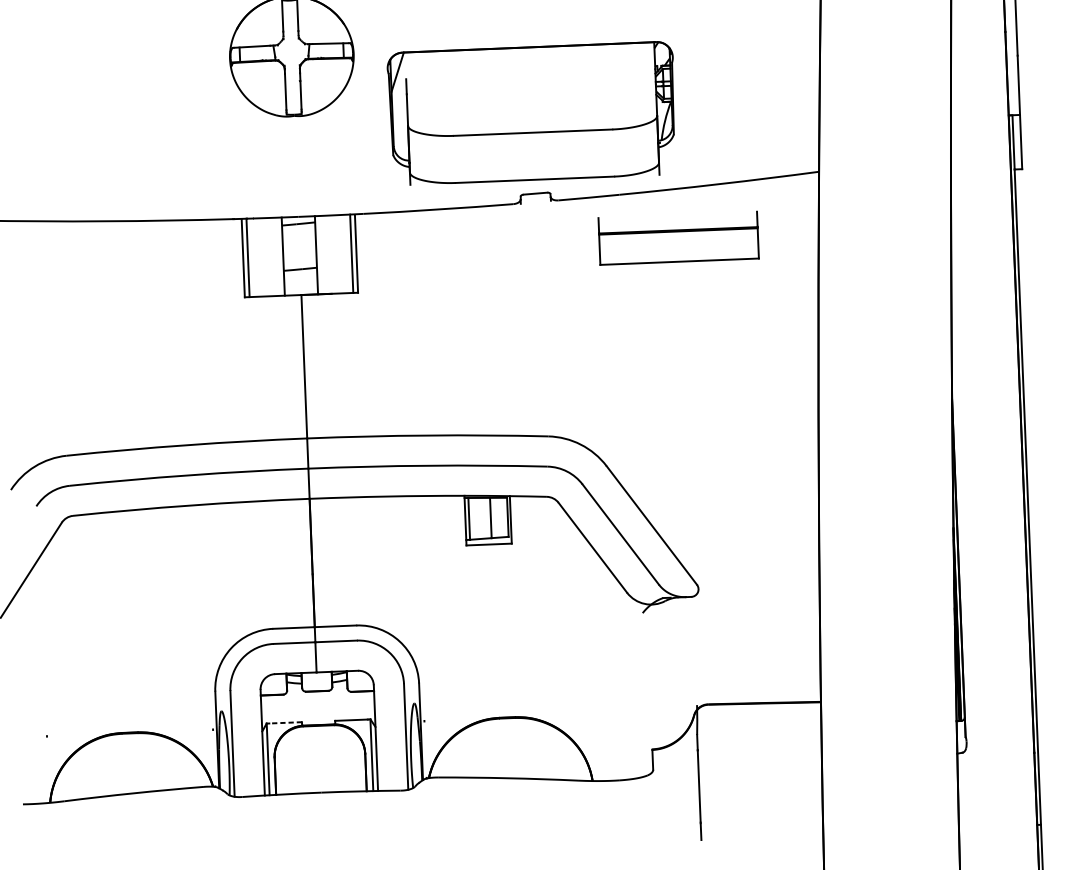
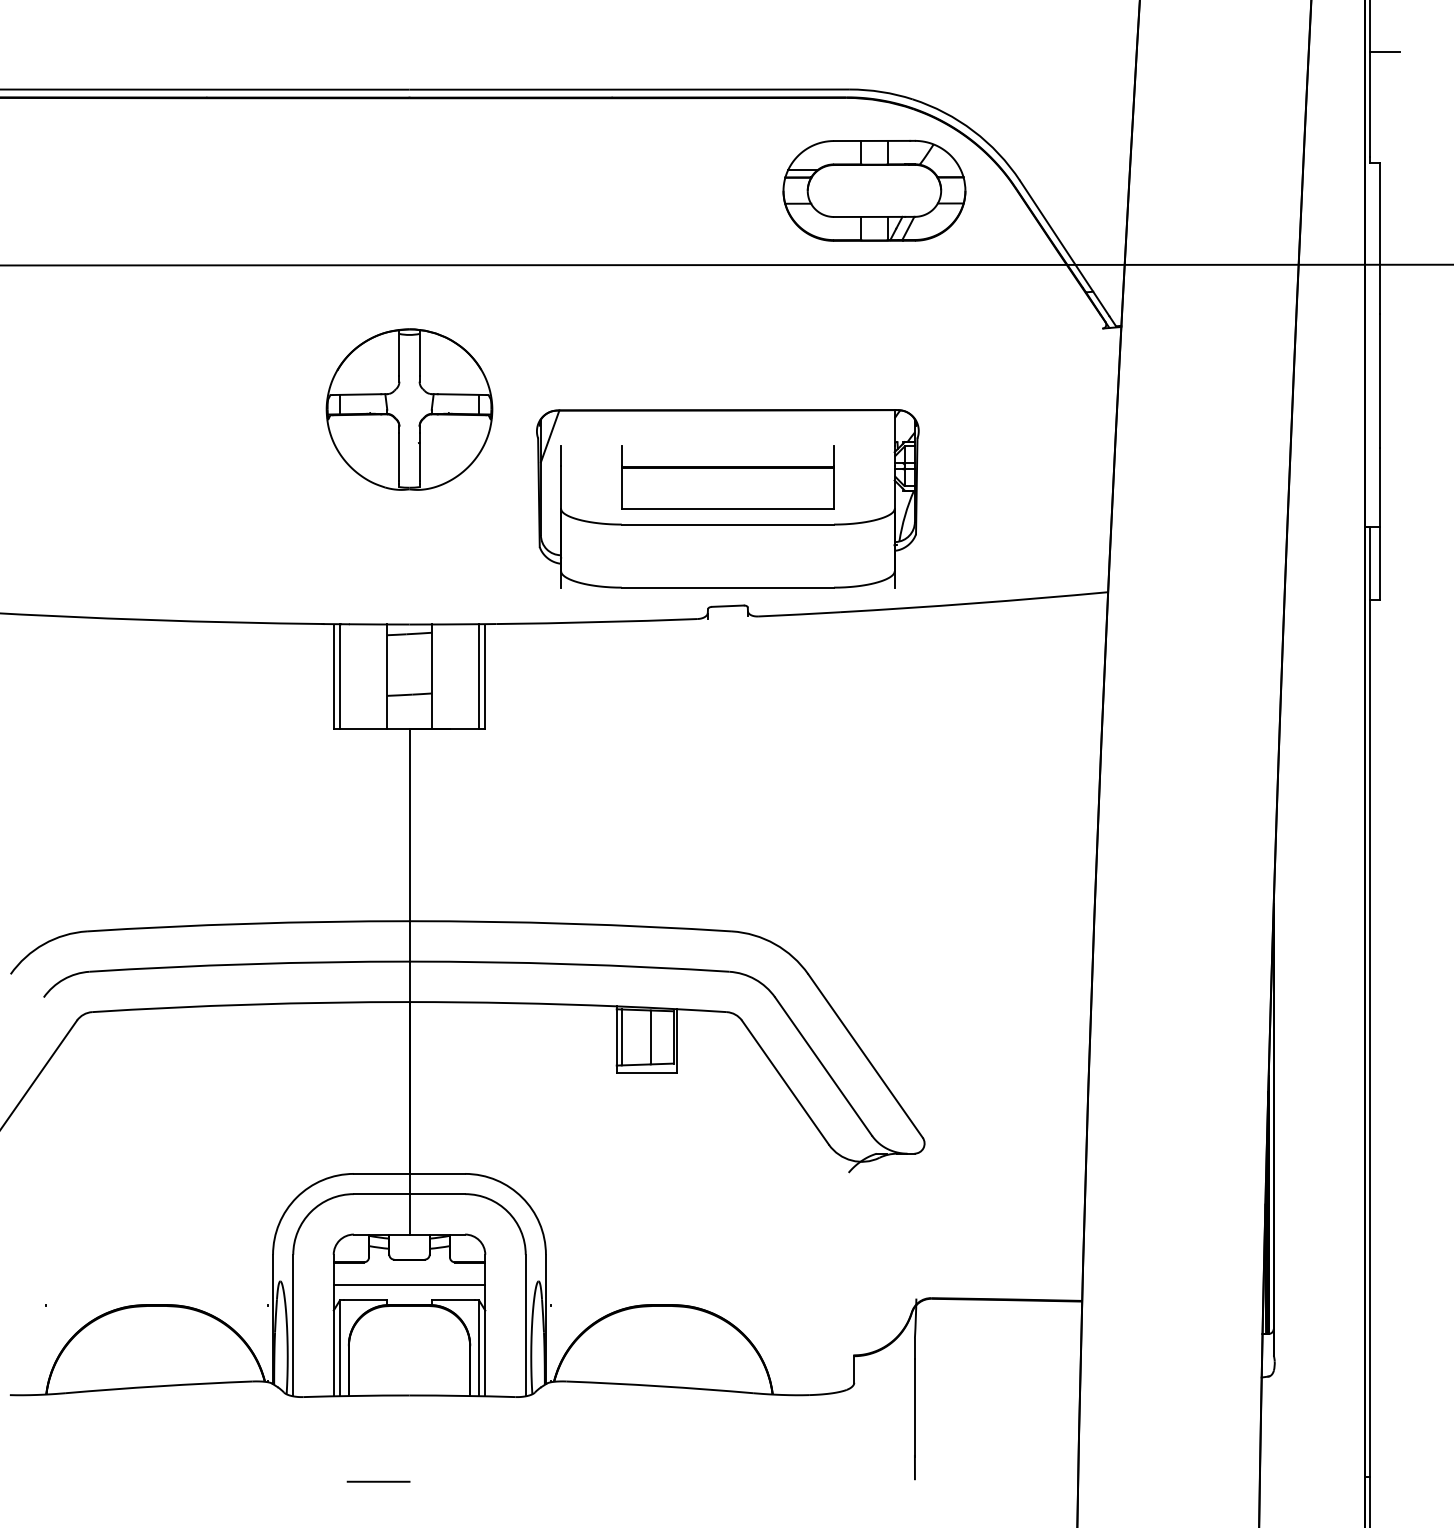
part: (678, 238) -> (727, 477), moved
line: (318, 710) -> (409, 1285), added
line: (285, 723) -> (365, 1300), dashed -> solid
line: (300, 857) -> (378, 1481), added

